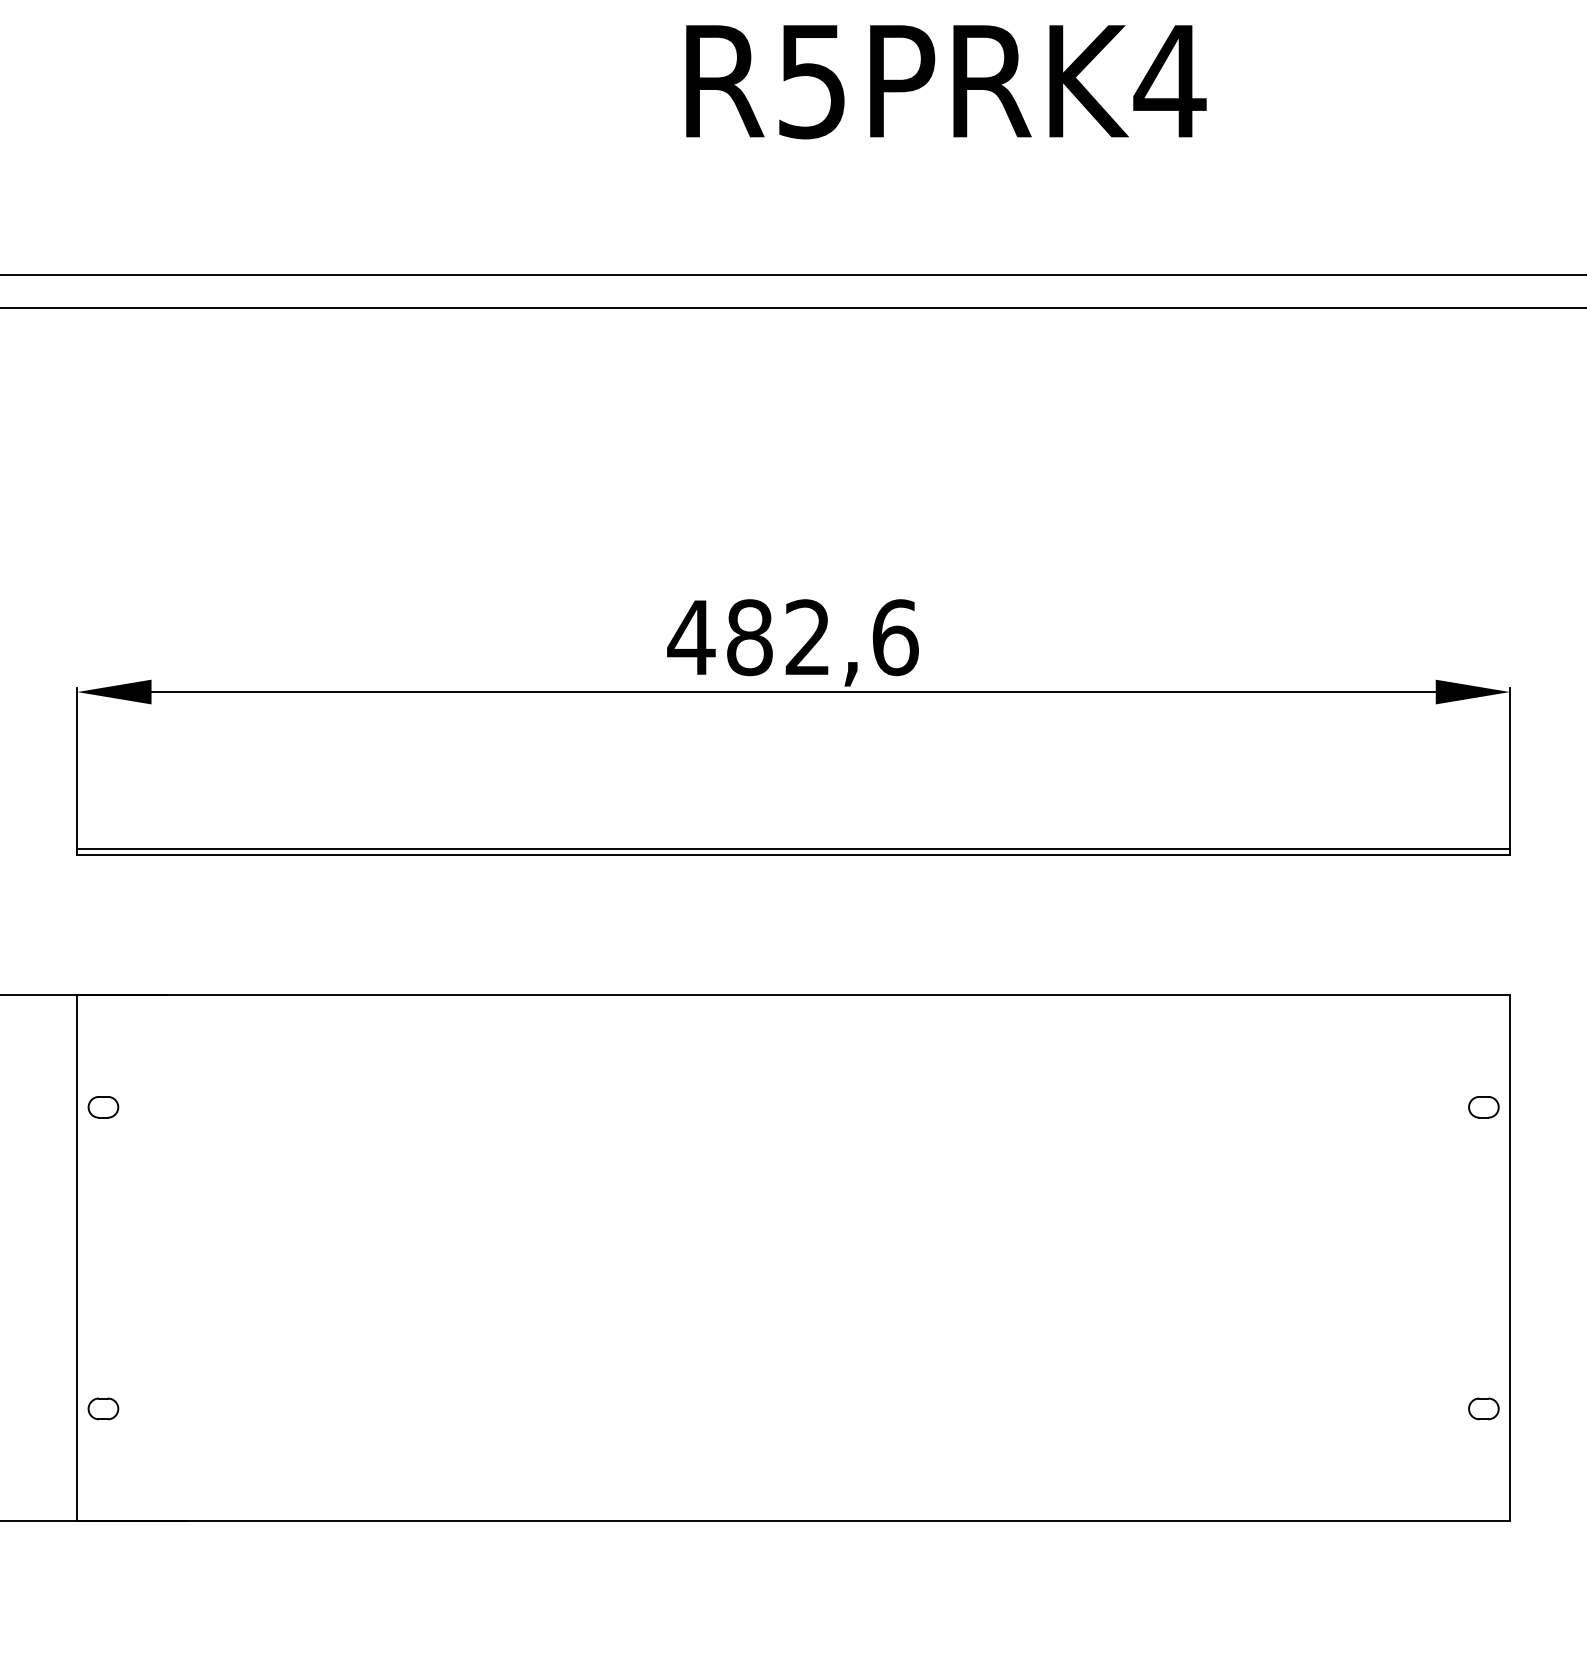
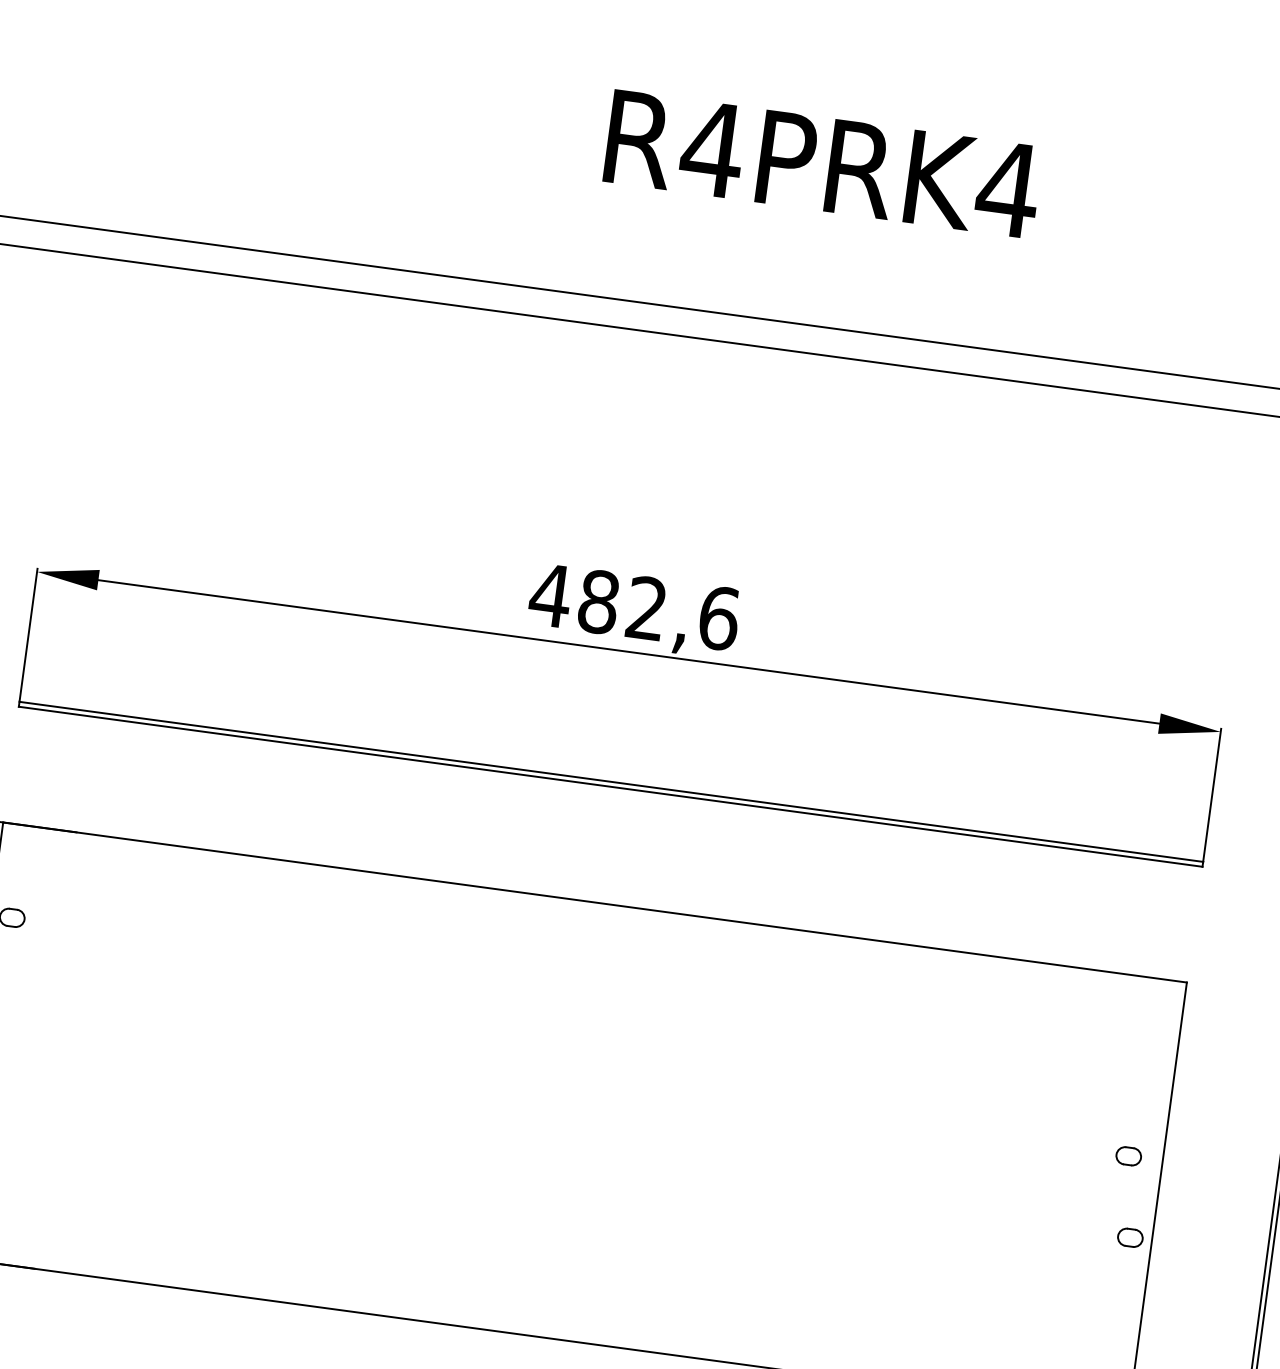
text: (811, 82) -> (711, 150), R5PRK4 -> R4PRK4
part: (1483, 1107) -> (1128, 1156), moved
part: (1483, 1408) -> (1130, 1237), moved

